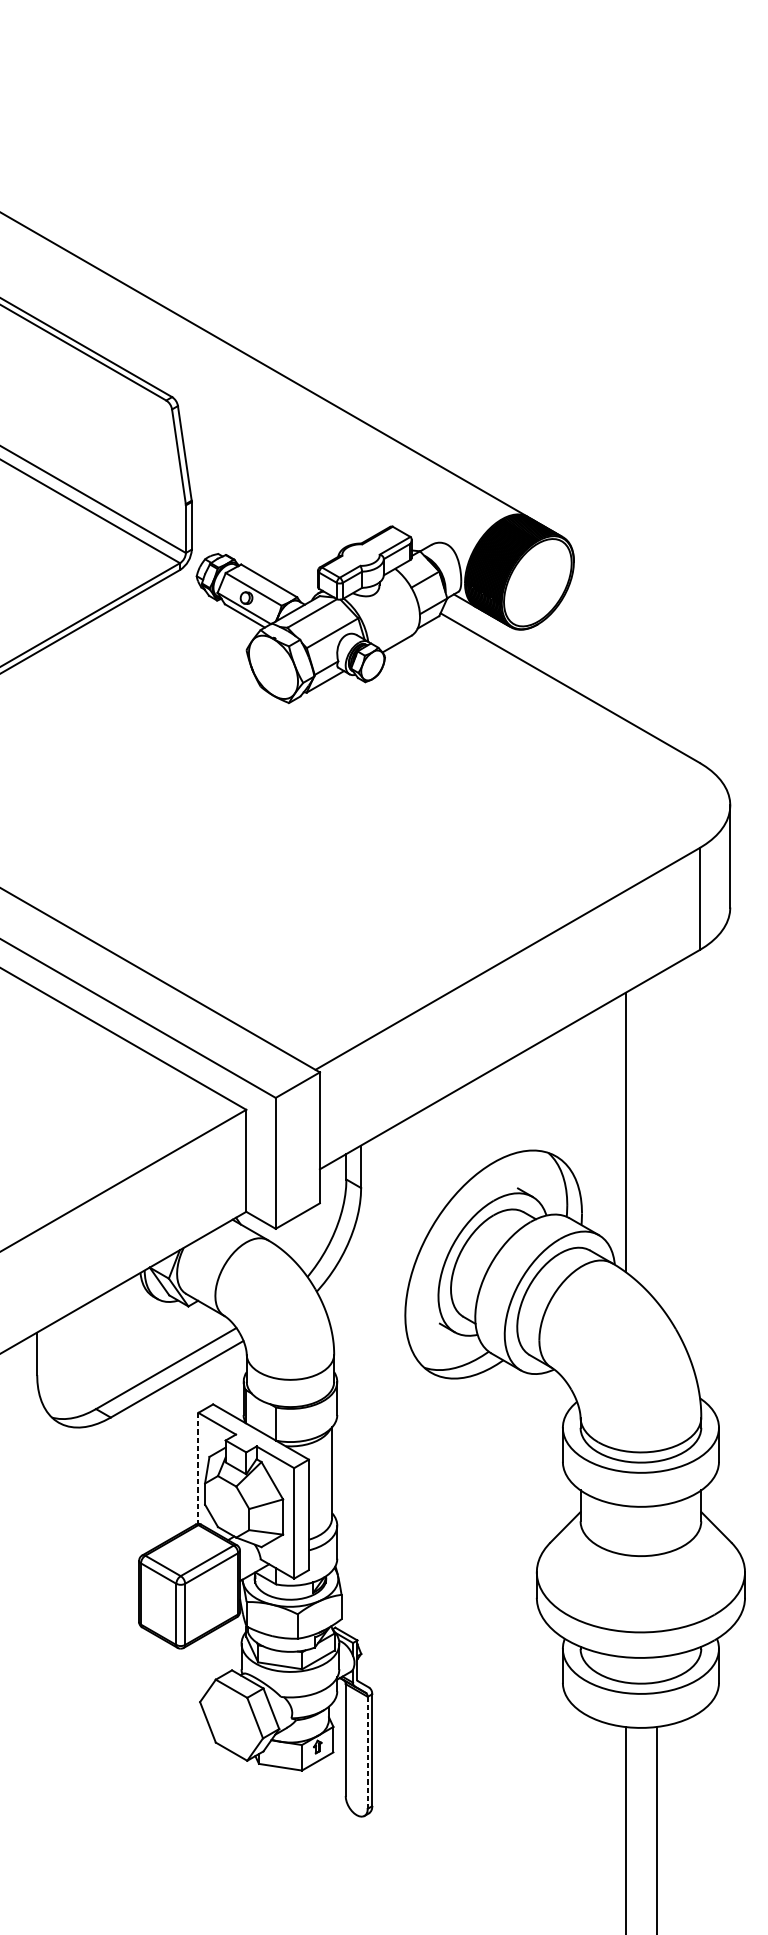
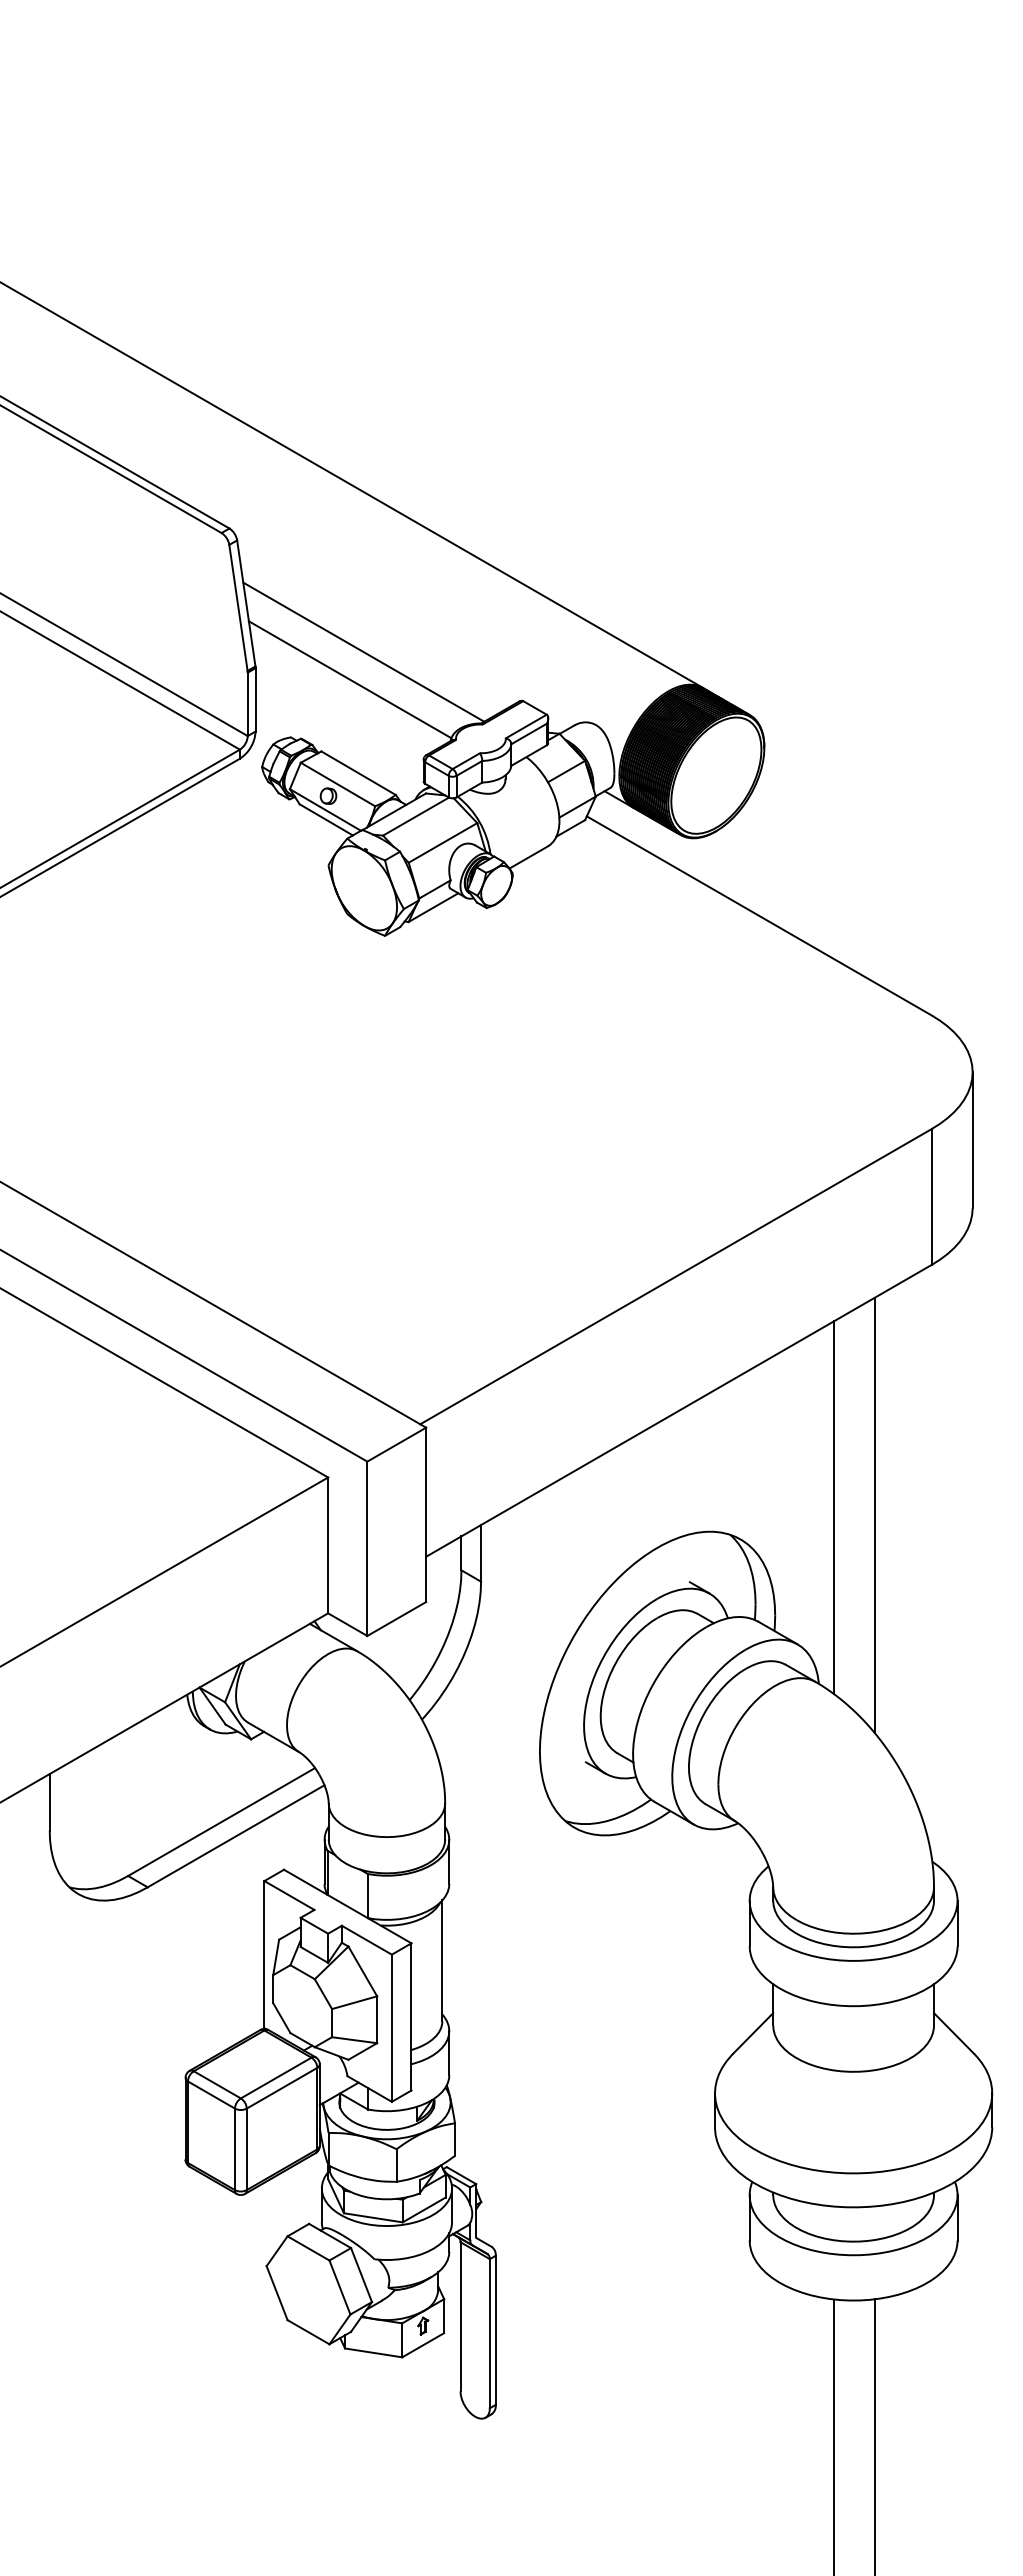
line: (272, 489) -> (363, 651), added
line: (262, 510) -> (349, 679), added
line: (656, 1137) -> (874, 1514), added
line: (198, 1468) -> (264, 1954), dashed -> solid
line: (367, 1752) -> (489, 2333), dashed -> solid

